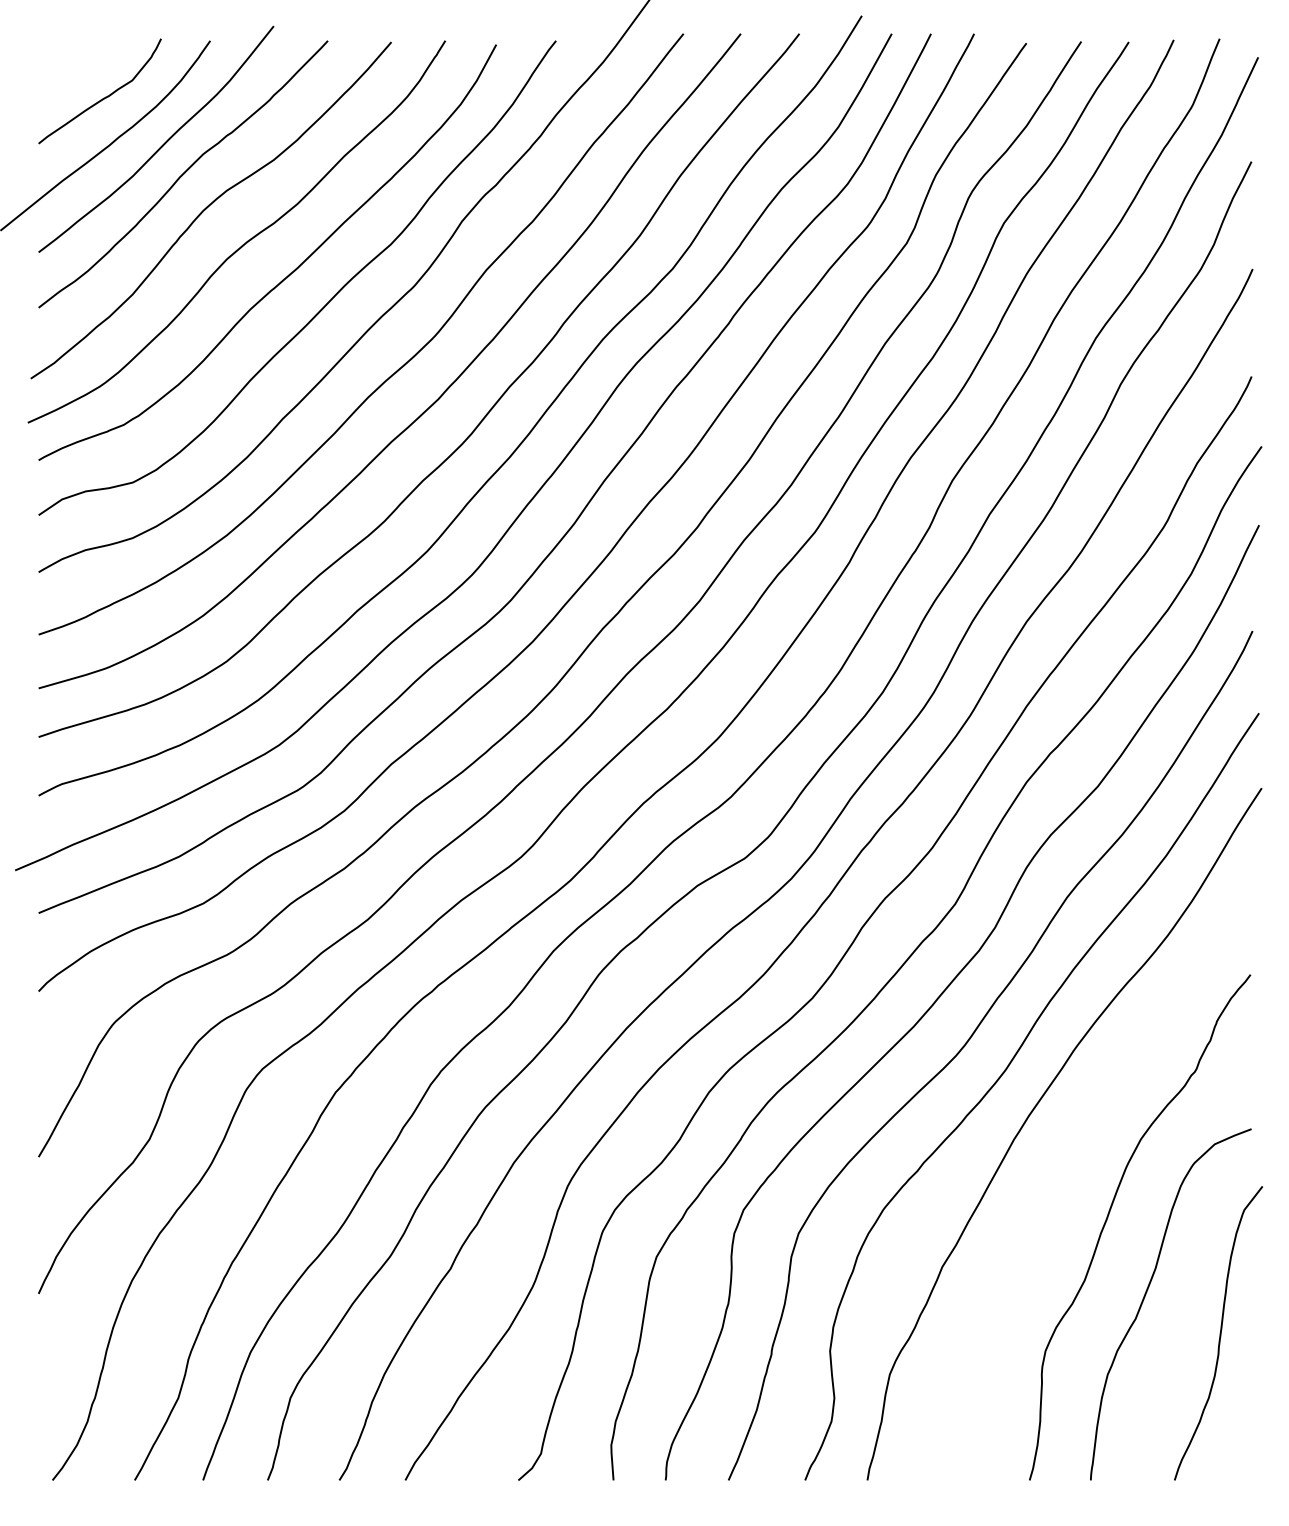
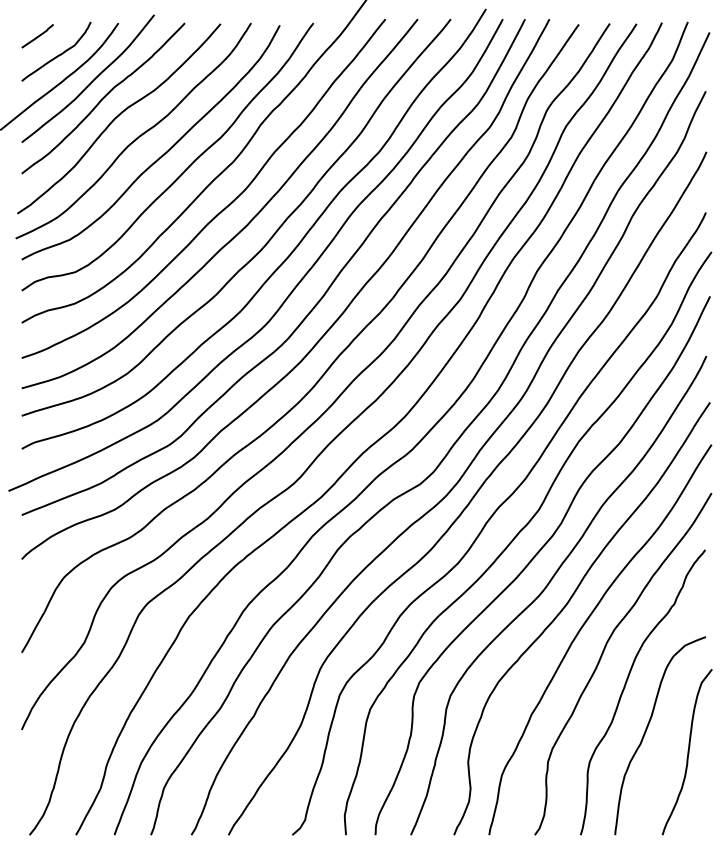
line: (66, 64) -> (37, 36), added
curve: (1069, 1160) -> (603, 654), added

